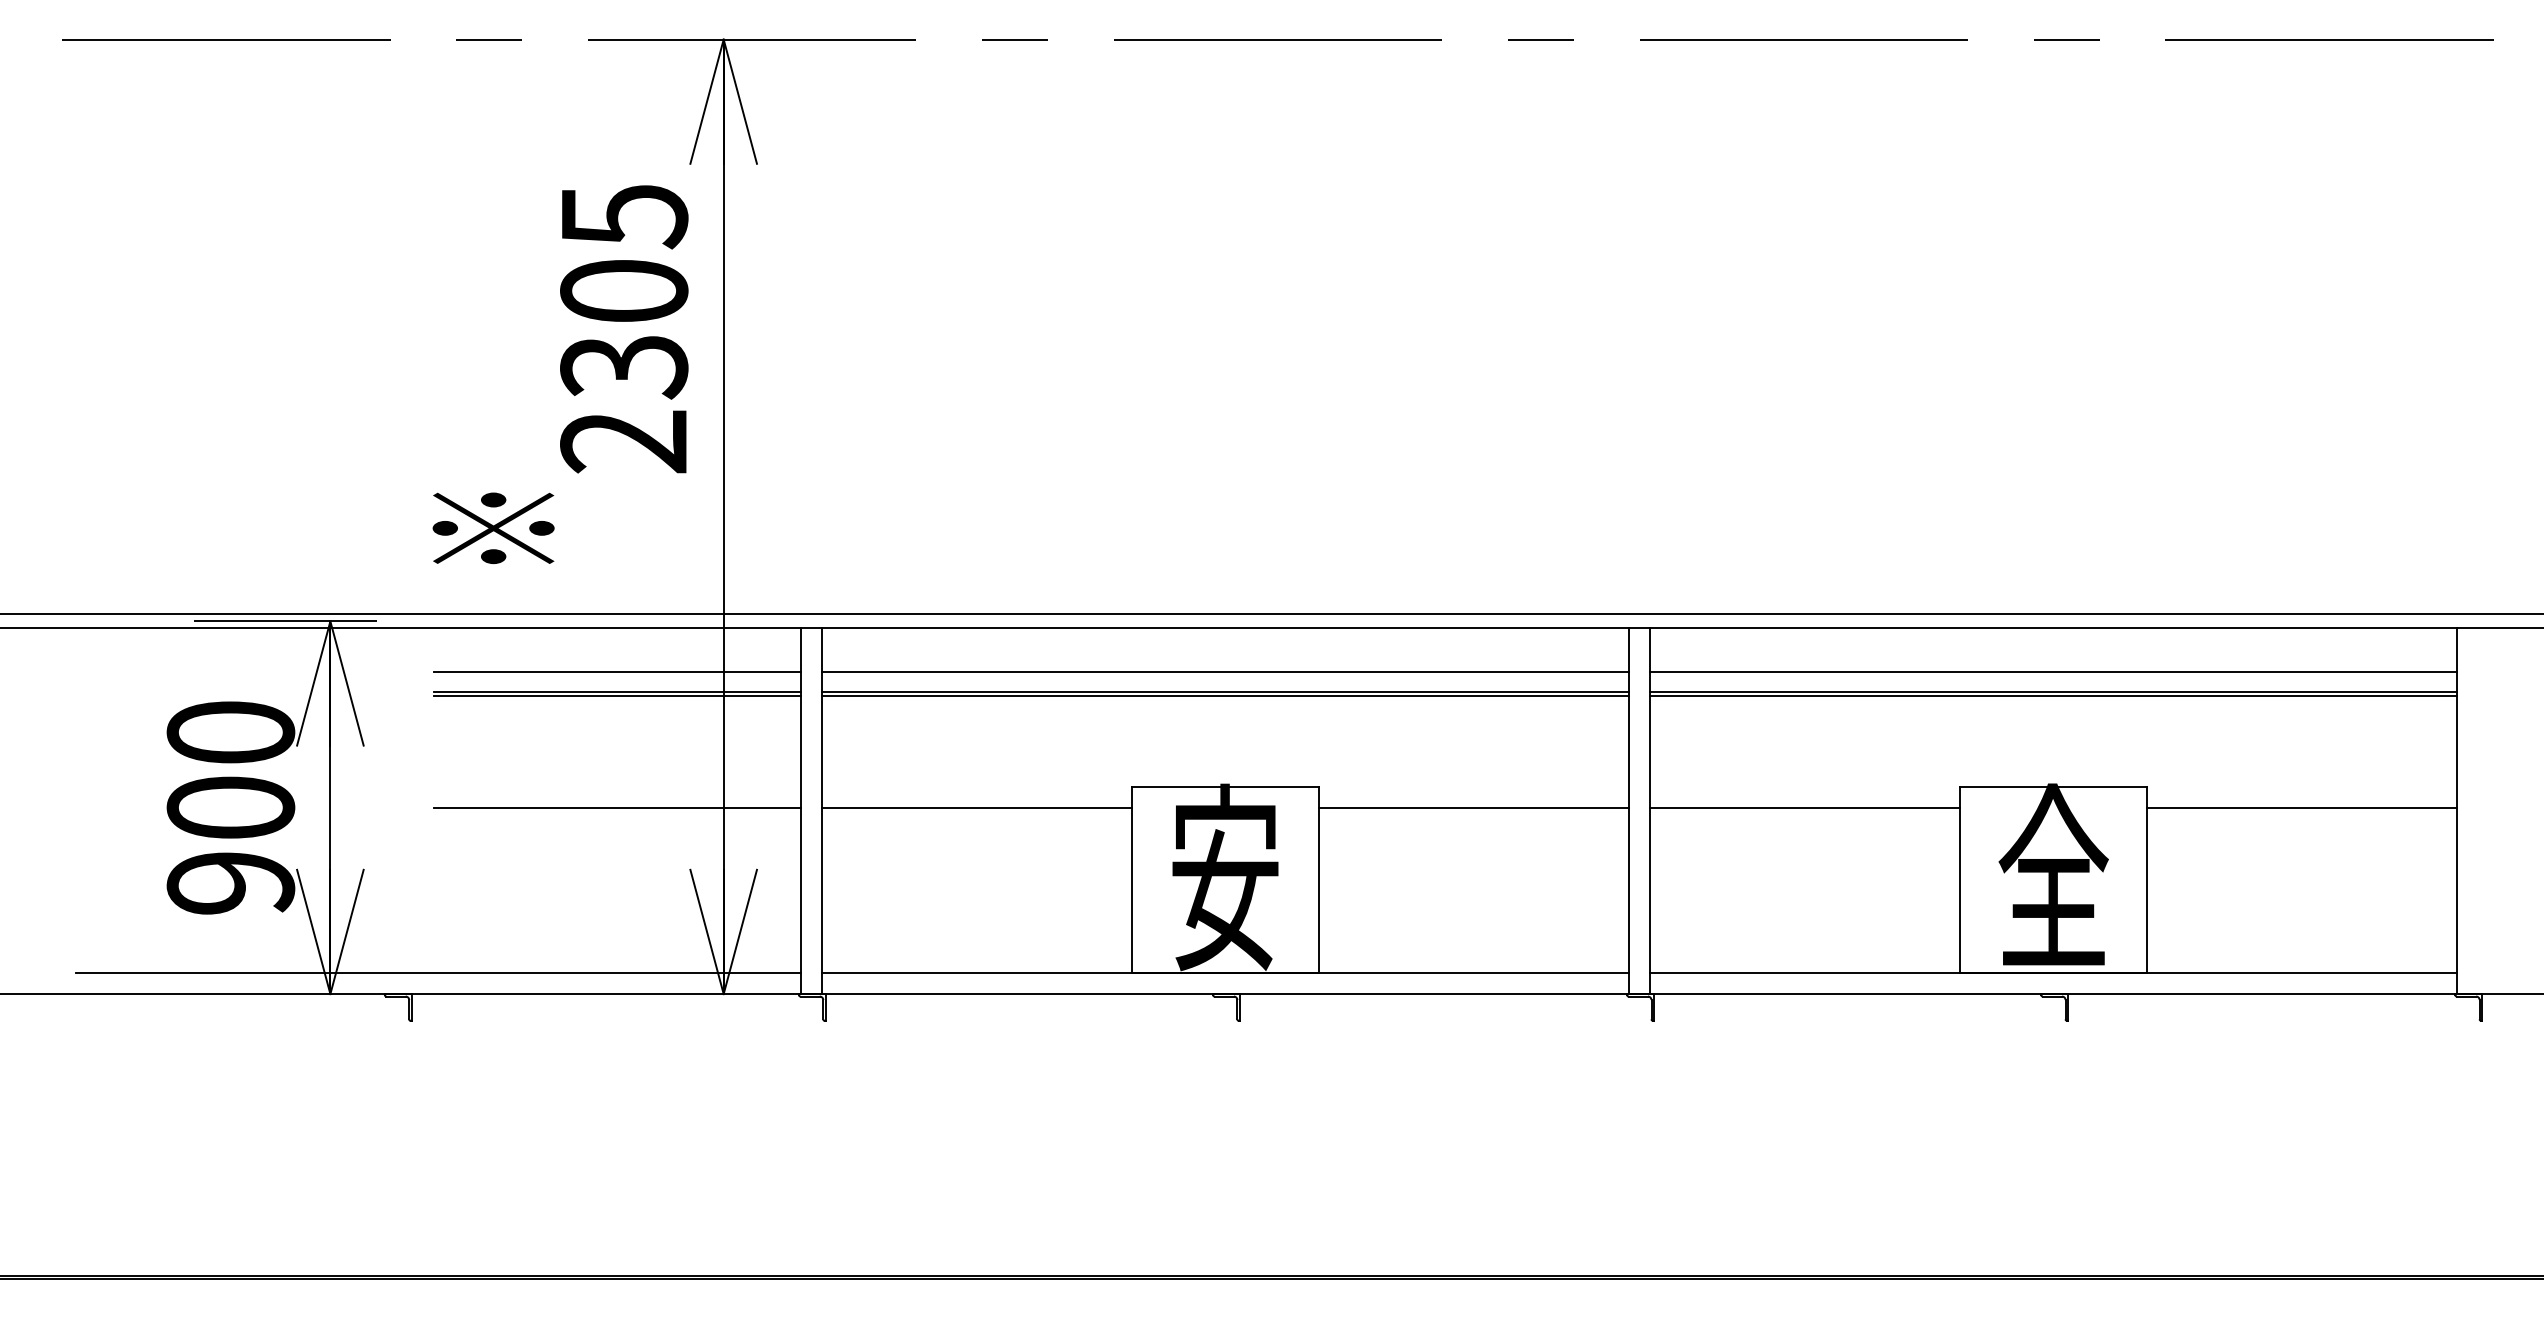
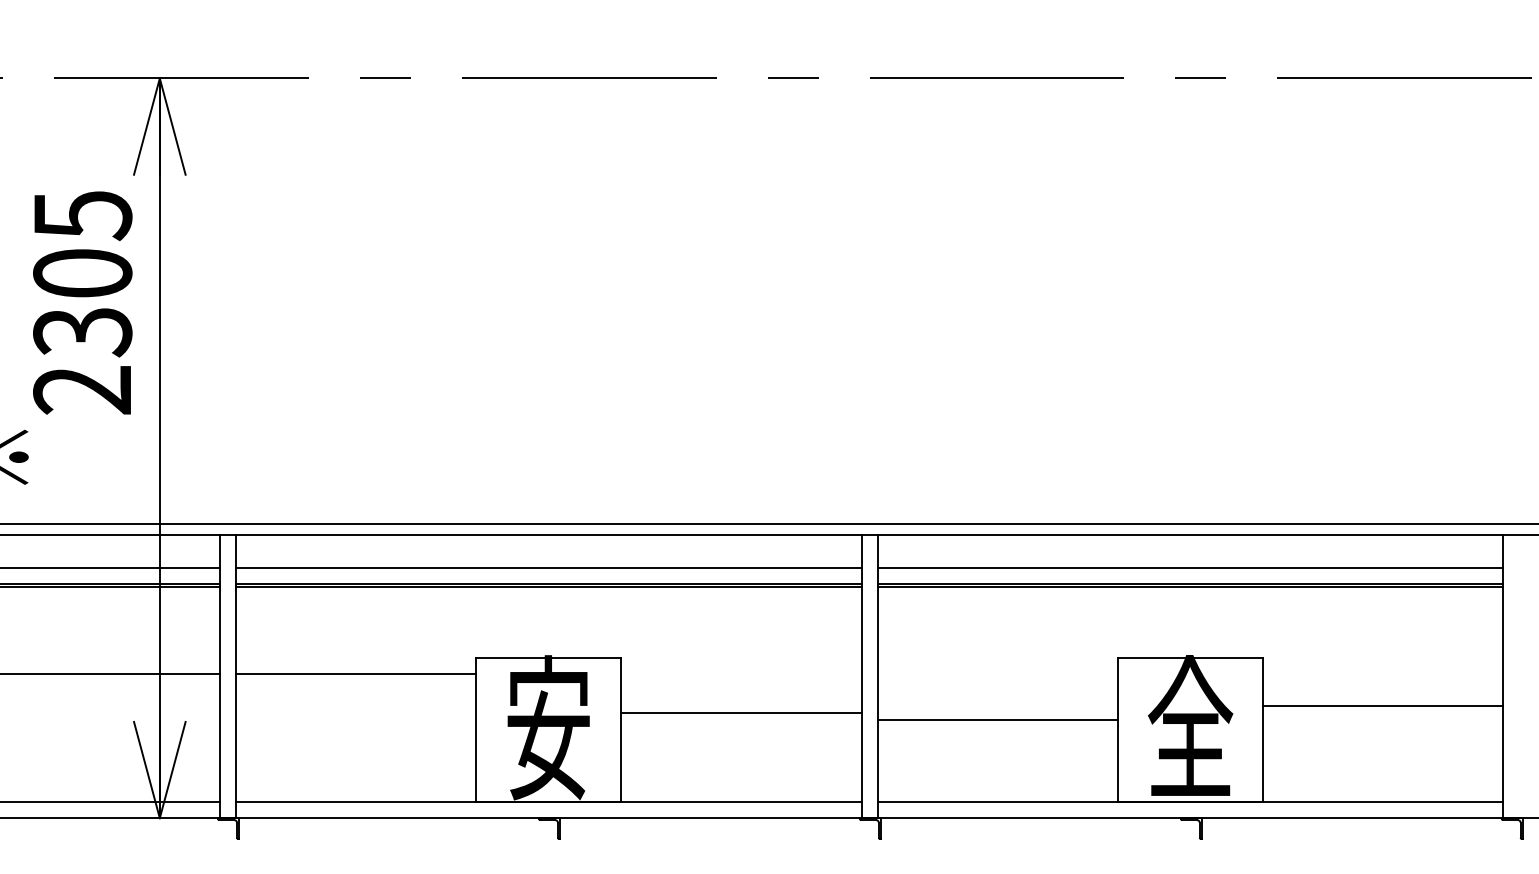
line: (1473, 807) -> (740, 712), moved
line: (1804, 807) -> (997, 720), moved
line: (2301, 807) -> (1382, 705), moved

